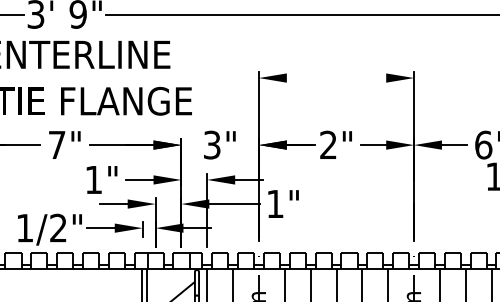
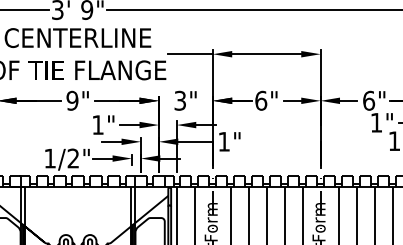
line: (226, 78) -> (190, 54), added
line: (336, 78) -> (266, 54), added
text: (57, 144) -> (72, 100), 7" -> 9"
text: (329, 144) -> (261, 100), 2" -> 6"

